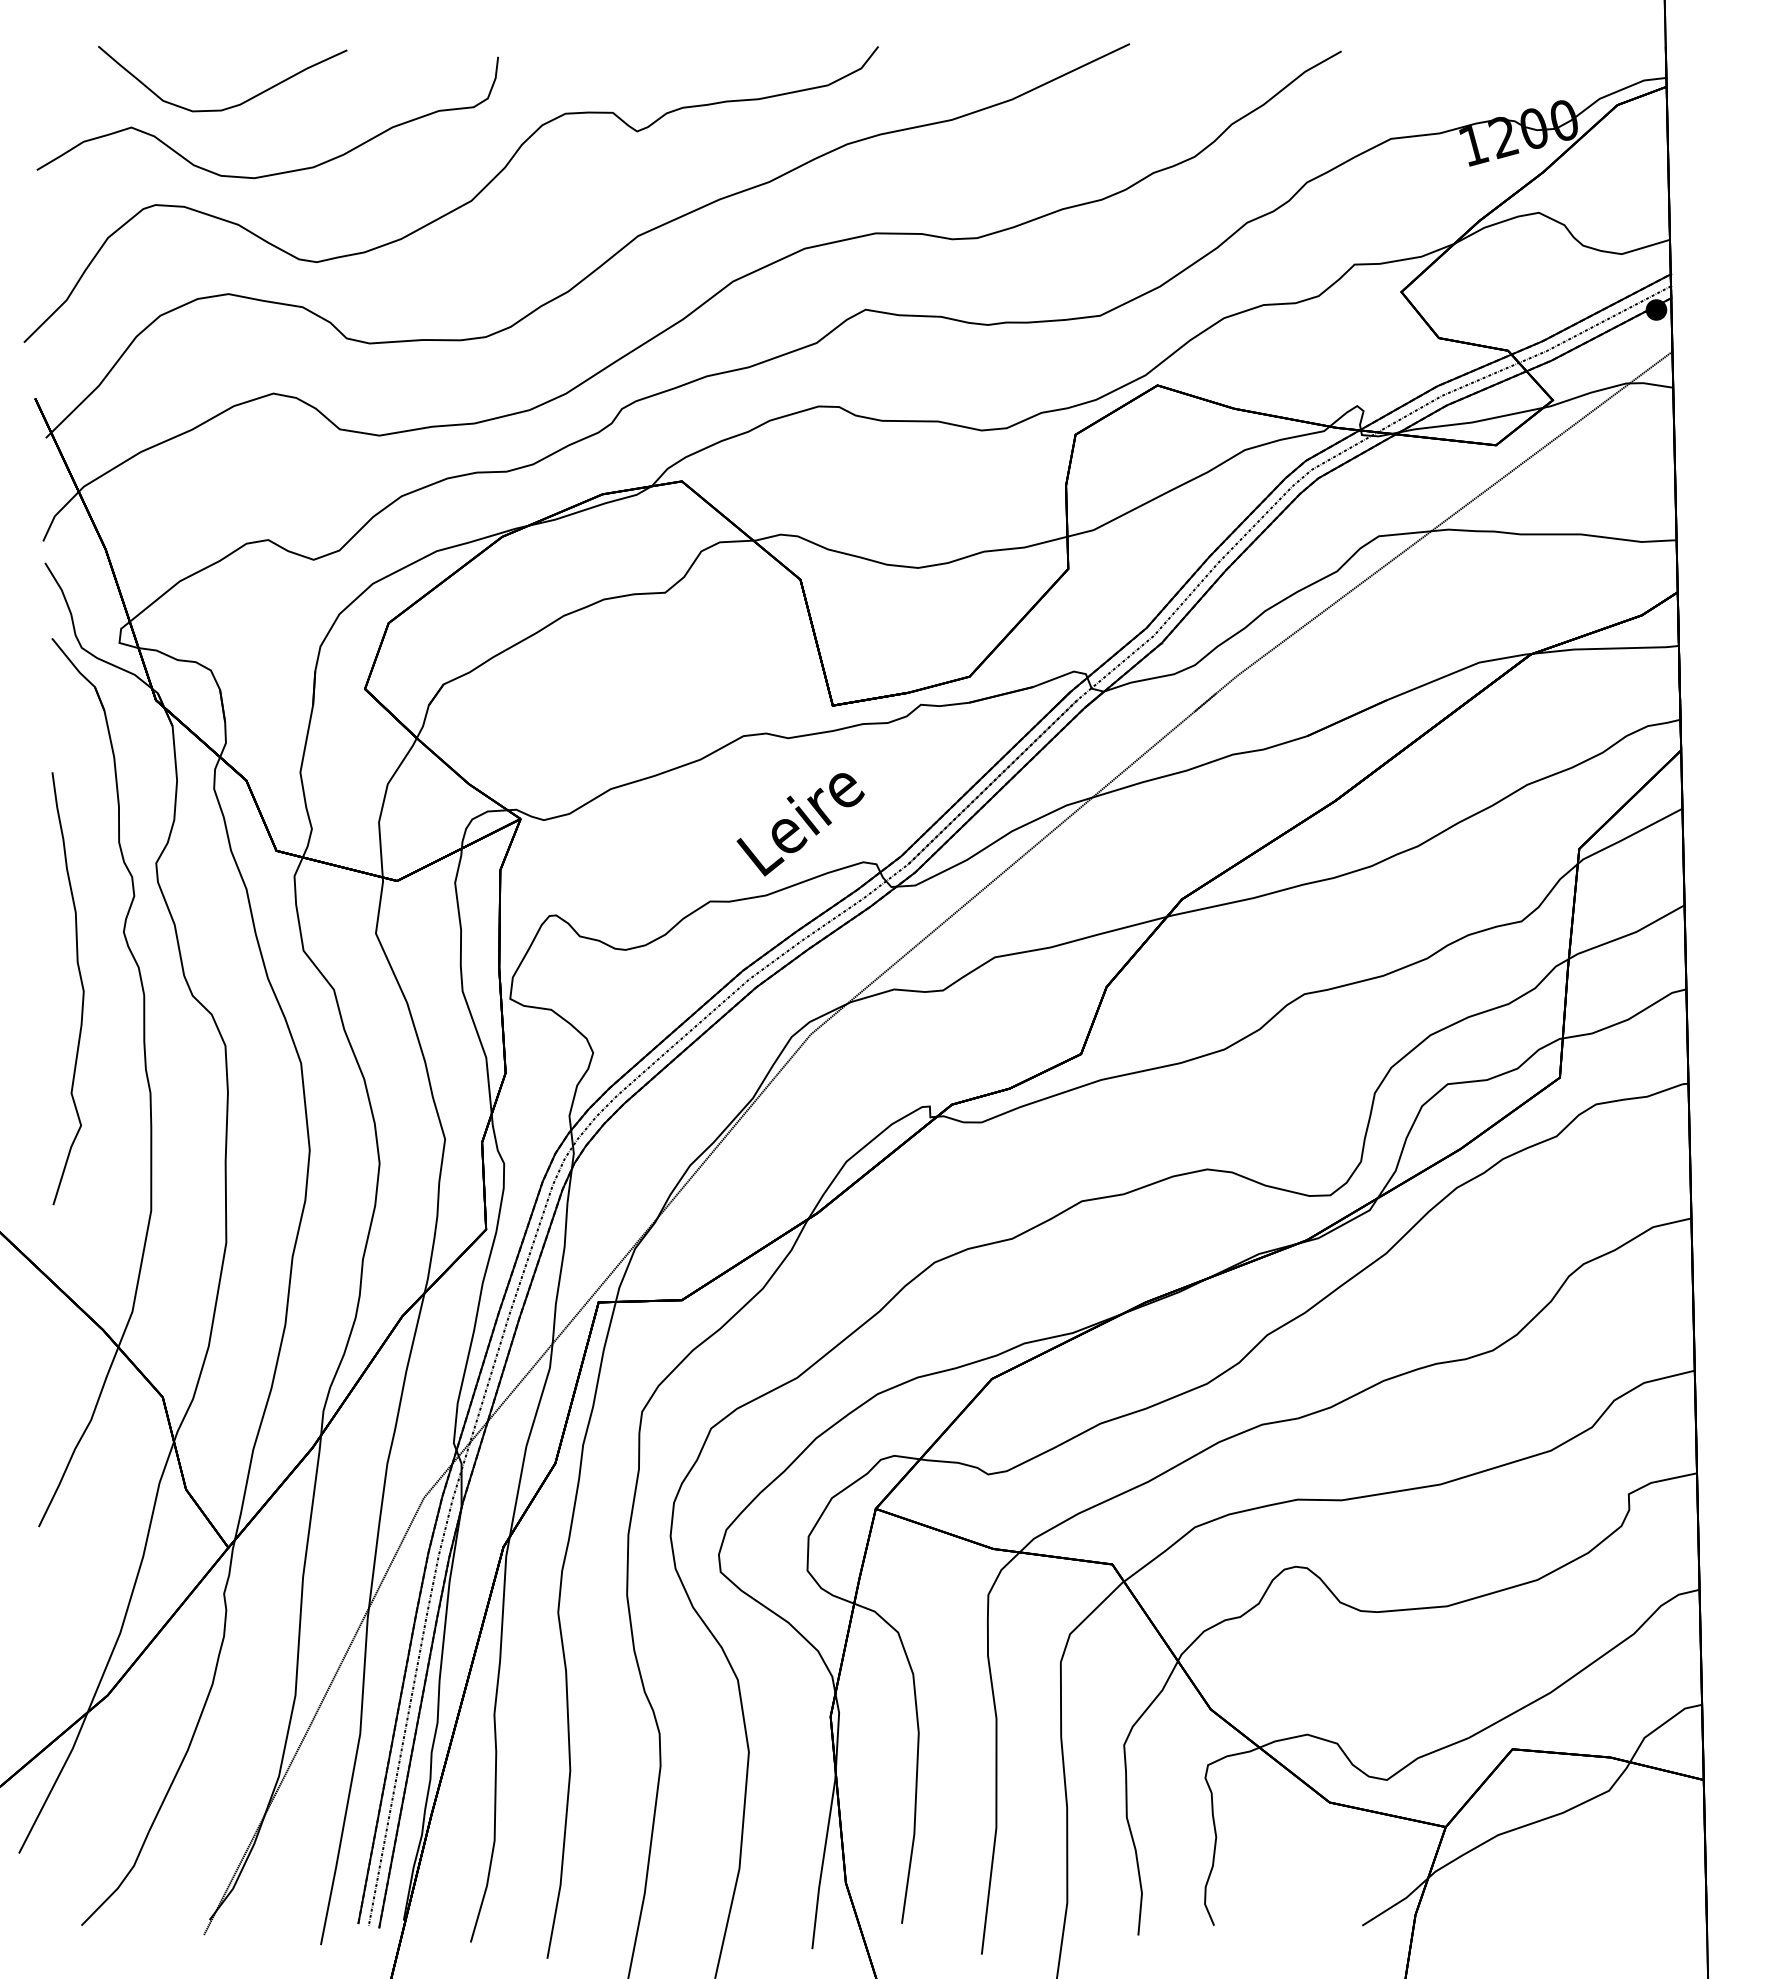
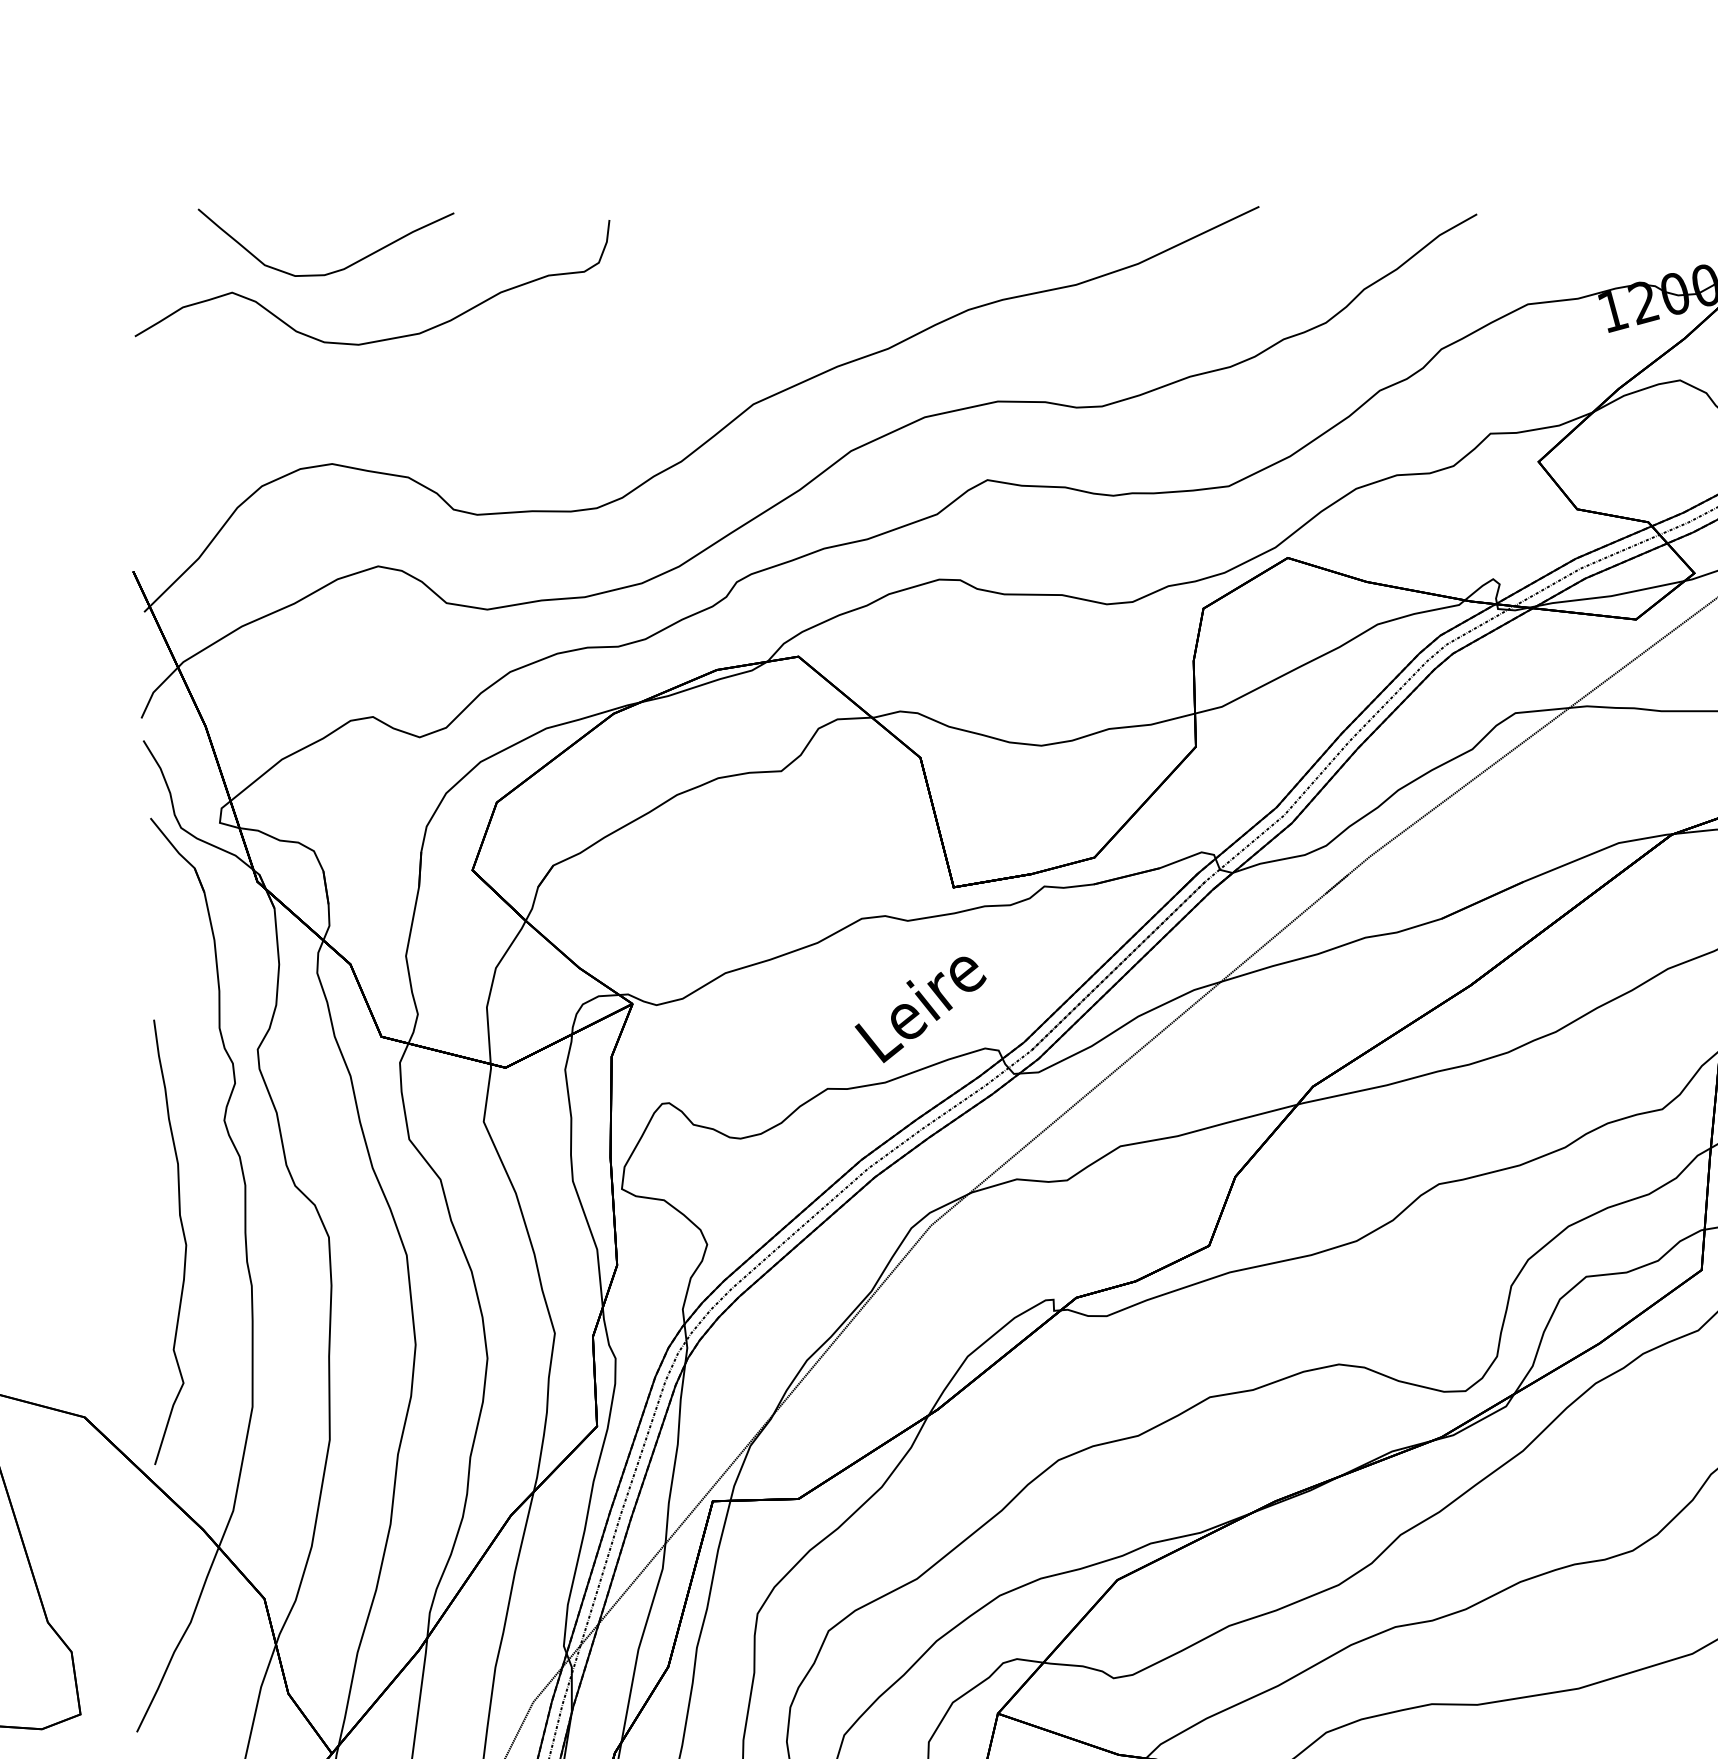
part: (458, 206) -> (568, 373), removed
part: (81, 986) -> (183, 1240), moved

